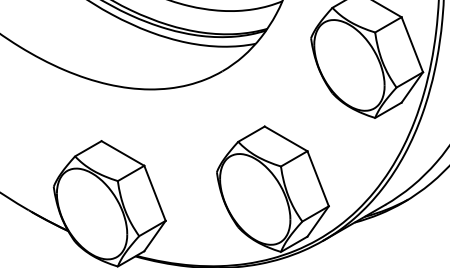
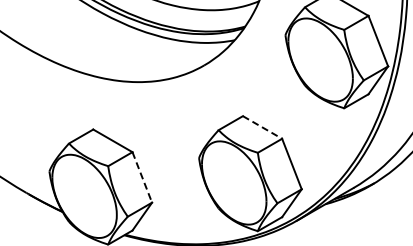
line: (286, 138) -> (262, 127), solid -> dashed
line: (155, 193) -> (142, 177), solid -> dashed

